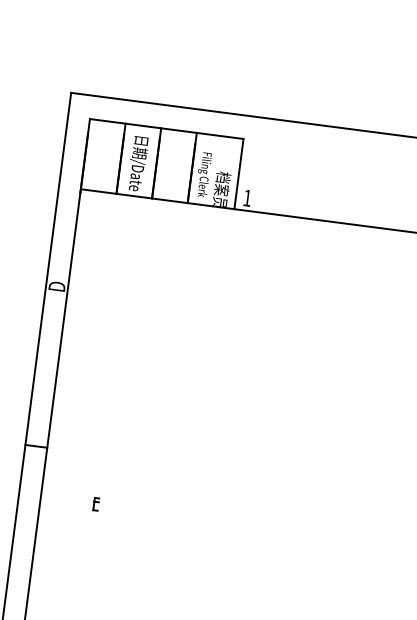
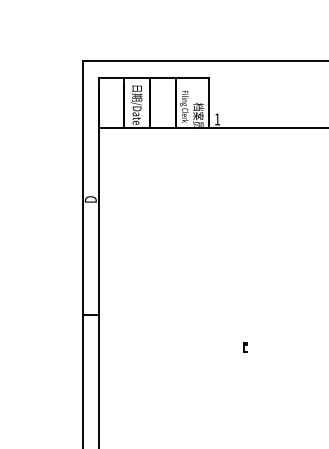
part: (96, 504) -> (245, 347), moved

